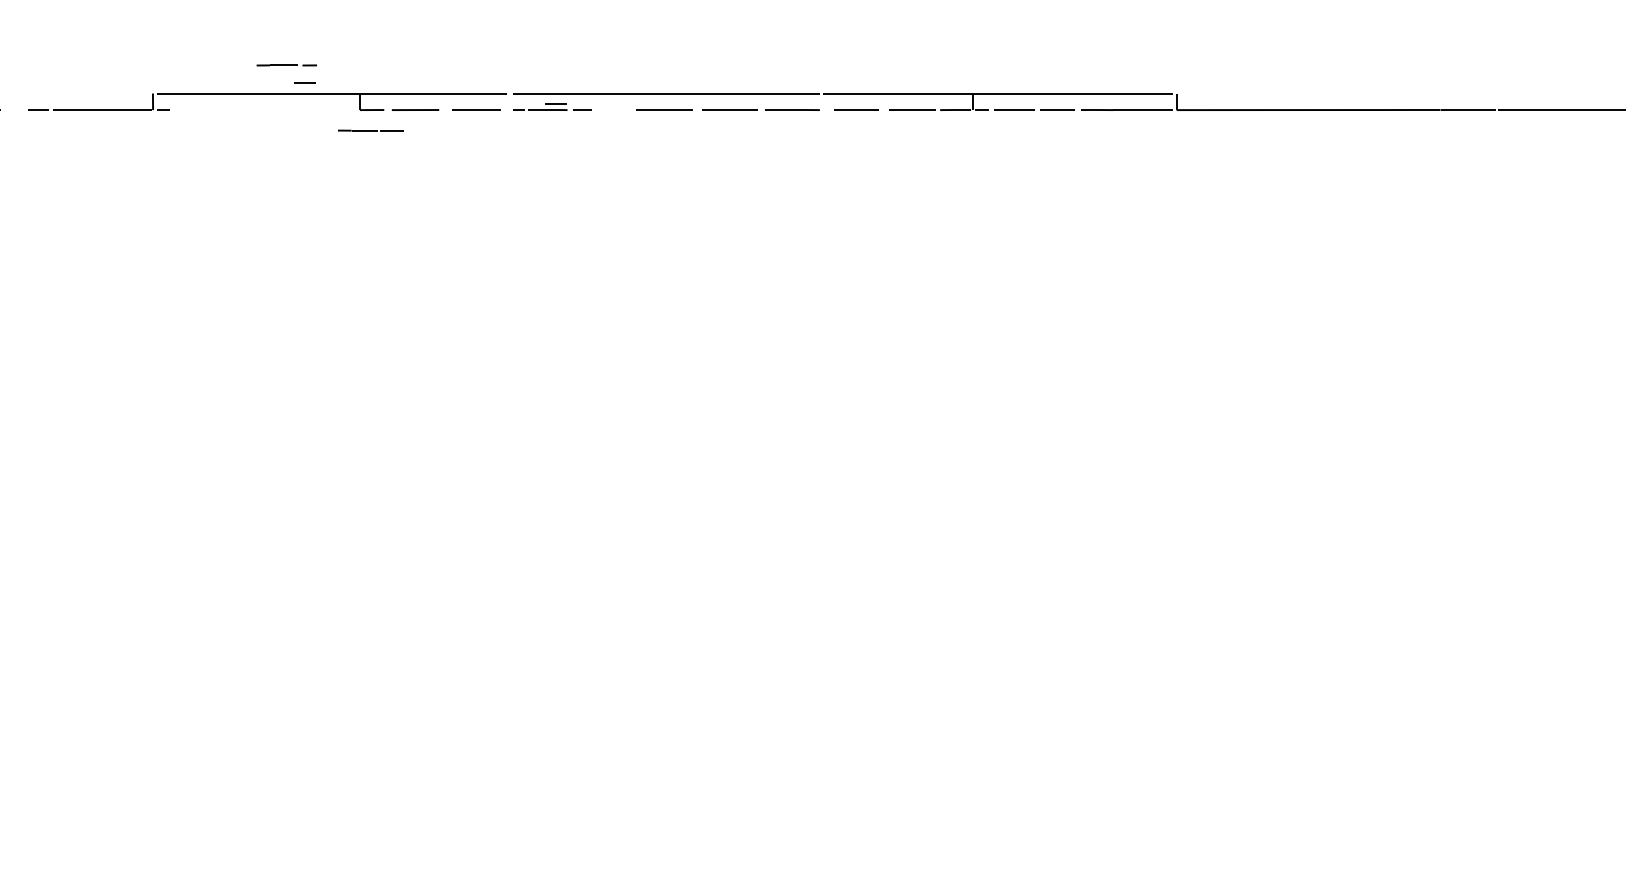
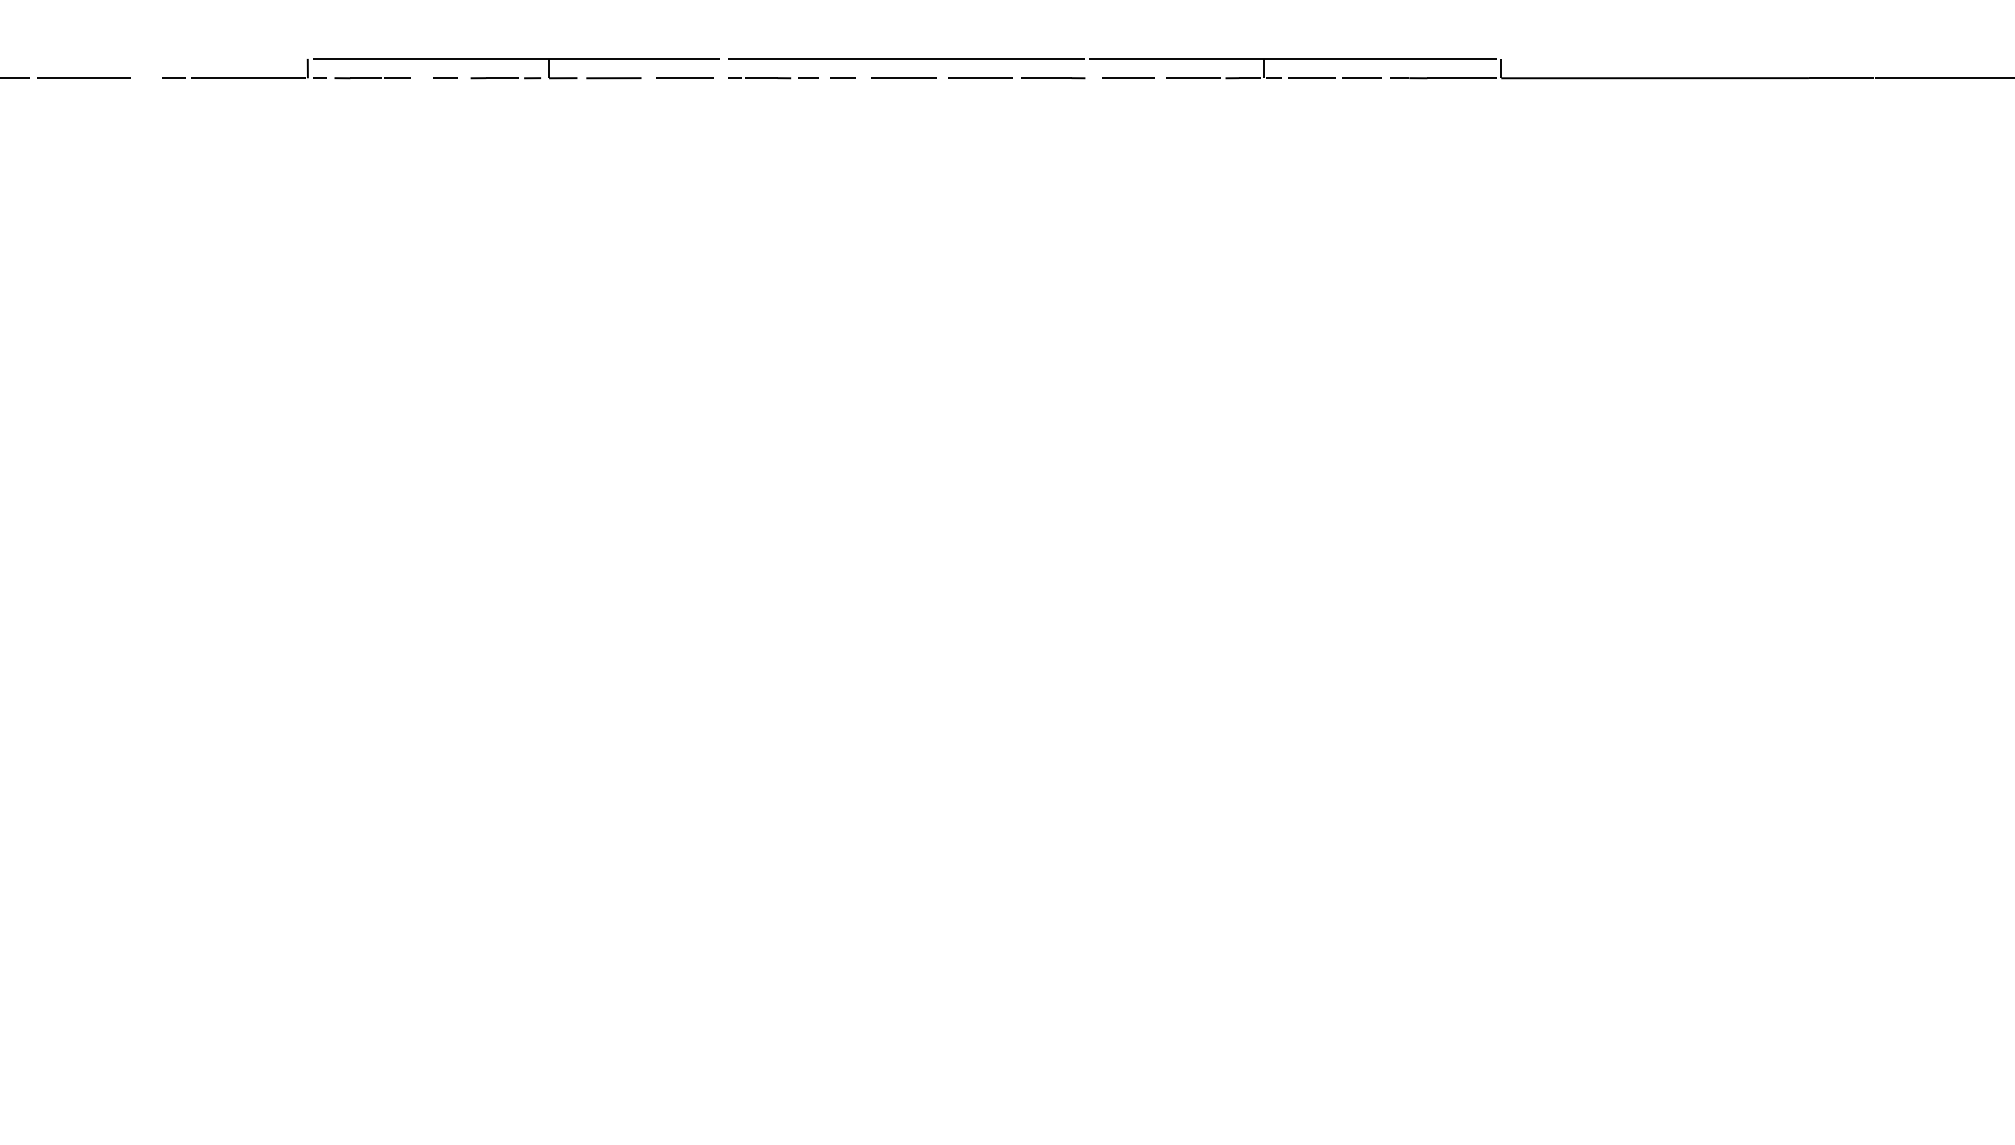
line: (286, 65) -> (505, 78), moved
line: (305, 82) -> (445, 77), moved
line: (554, 103) -> (842, 77), moved
line: (370, 130) -> (372, 78), moved

